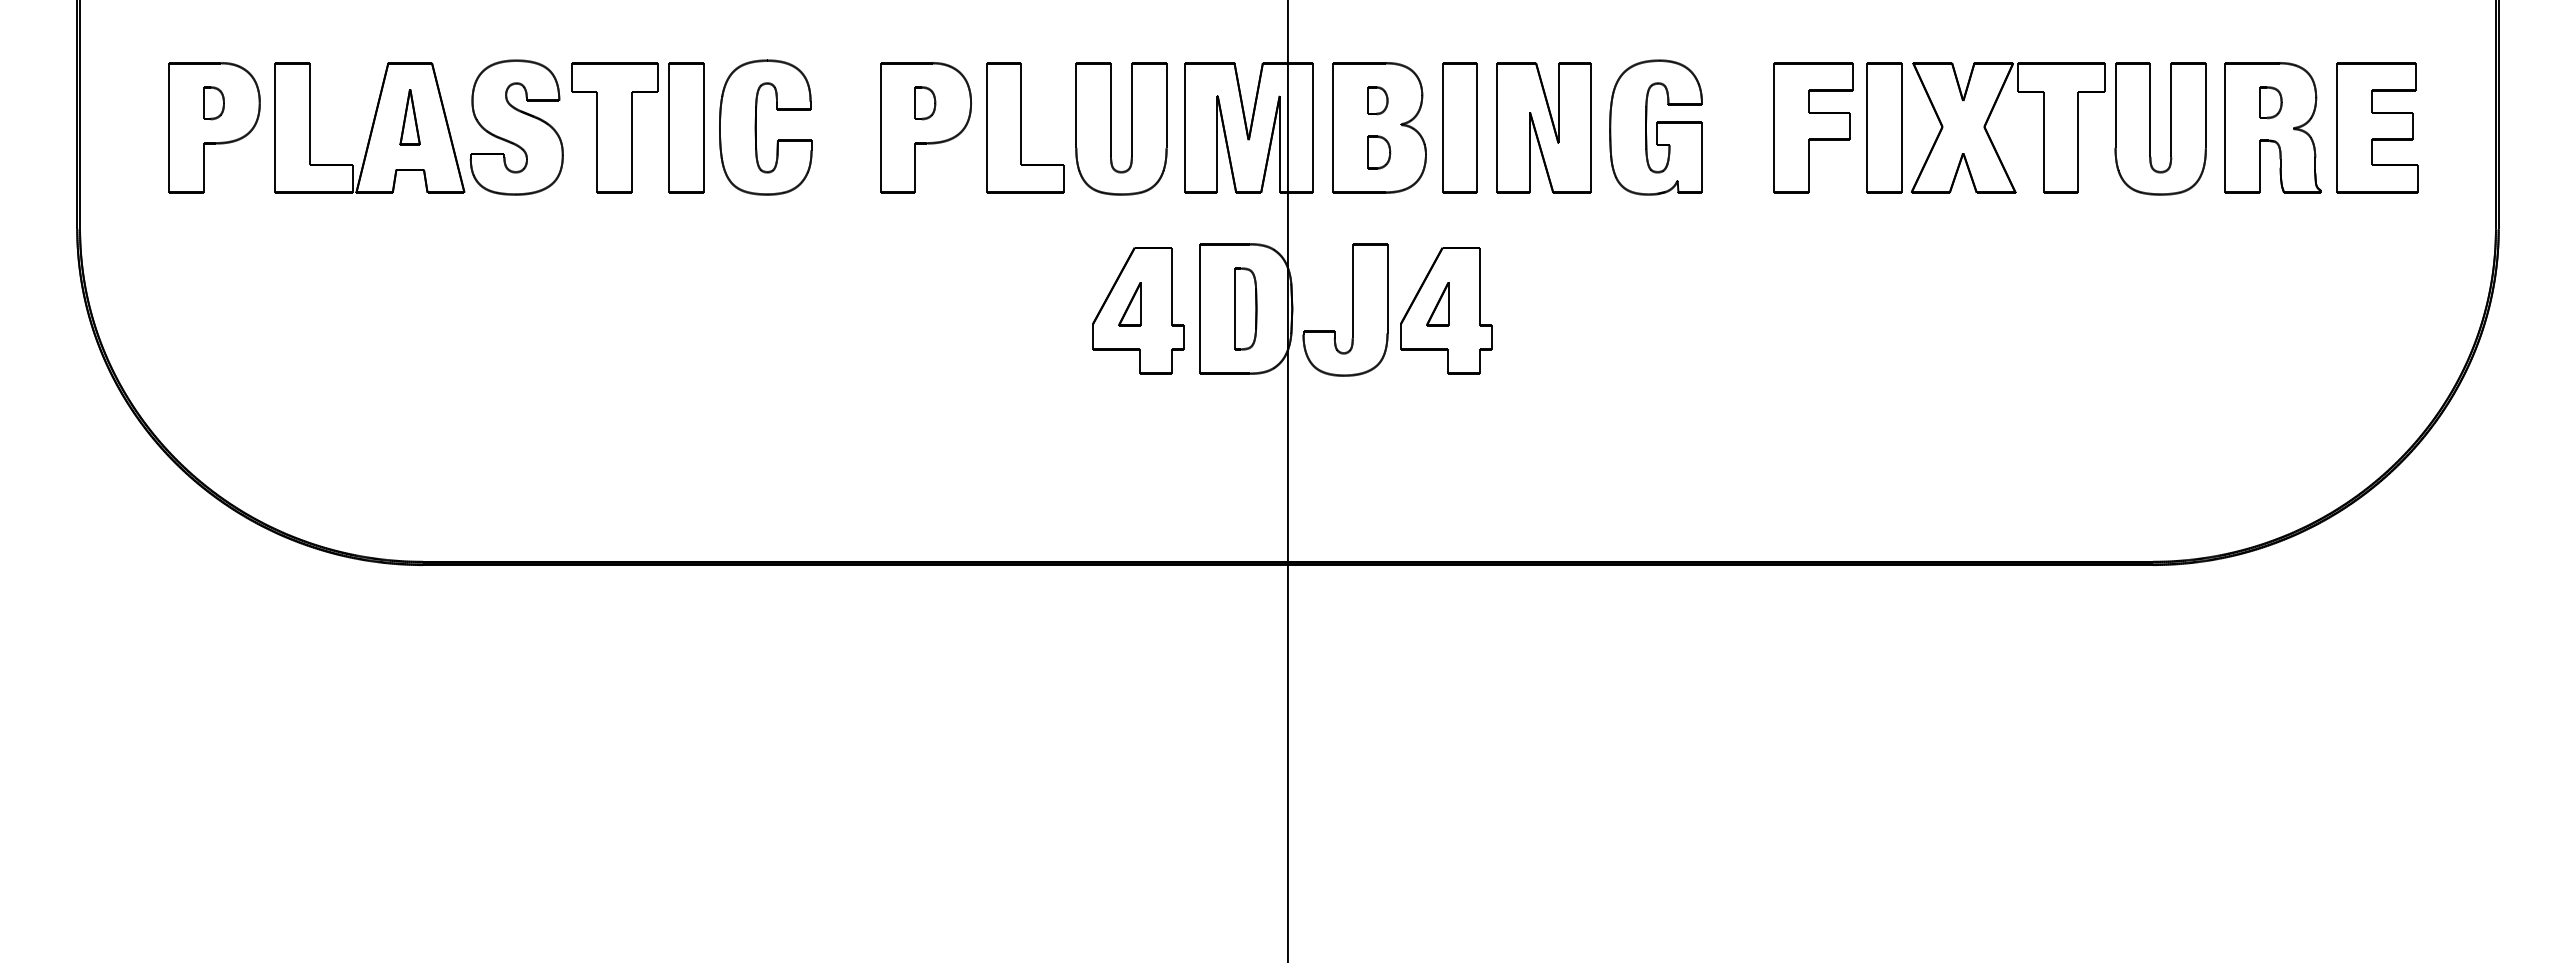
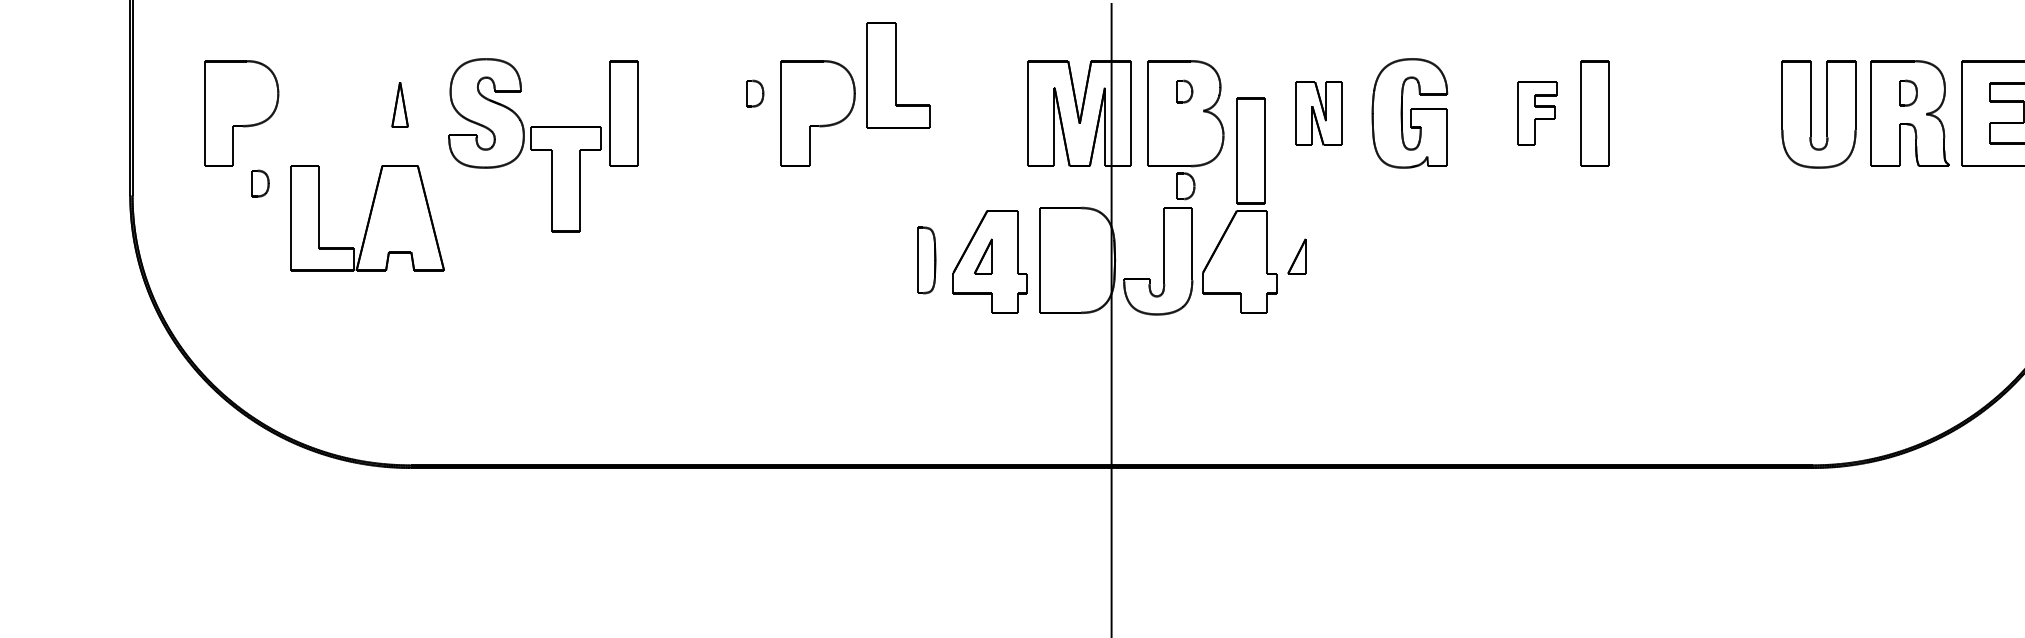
part: (213, 103) -> (260, 183), moved
part: (925, 103) -> (755, 93), moved
part: (369, 127) -> (367, 217), moved
part: (614, 127) -> (565, 178), moved
part: (756, 127) -> (680, 113), removed
part: (1025, 127) -> (898, 75), moved
part: (1459, 127) -> (1250, 150), moved
part: (1543, 127) -> (1318, 113), size x0.6
part: (1813, 127) -> (1537, 113), size x0.6
part: (1111, 128) -> (968, 114), removed
part: (1990, 136) -> (1680, 120), removed
part: (1379, 152) -> (1185, 186), moved
part: (1437, 304) -> (1296, 256), moved
part: (1245, 308) -> (926, 260), moved

